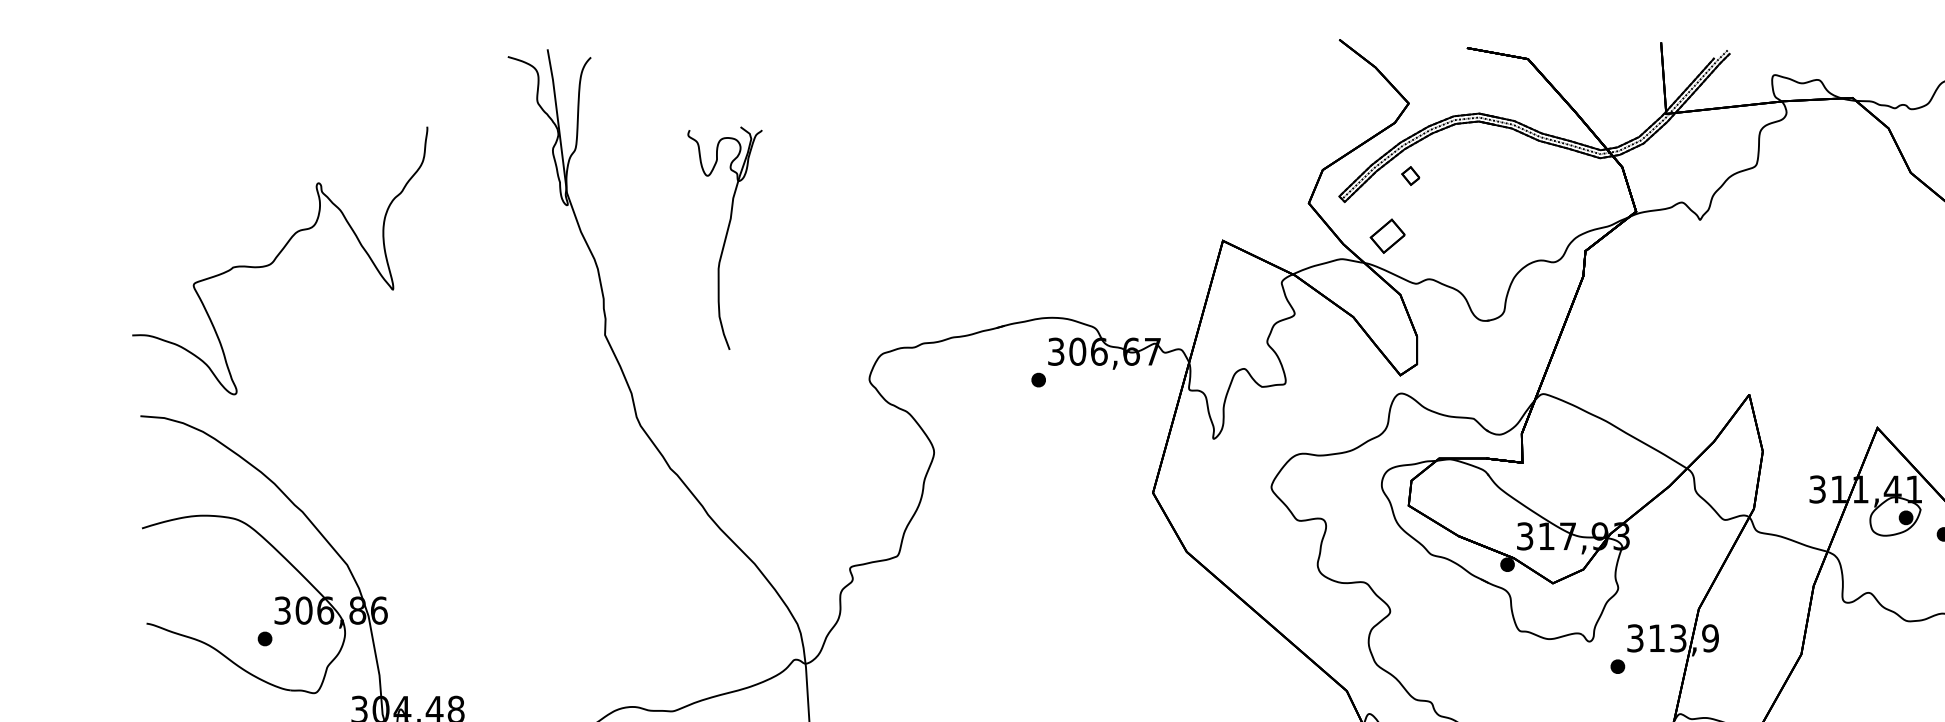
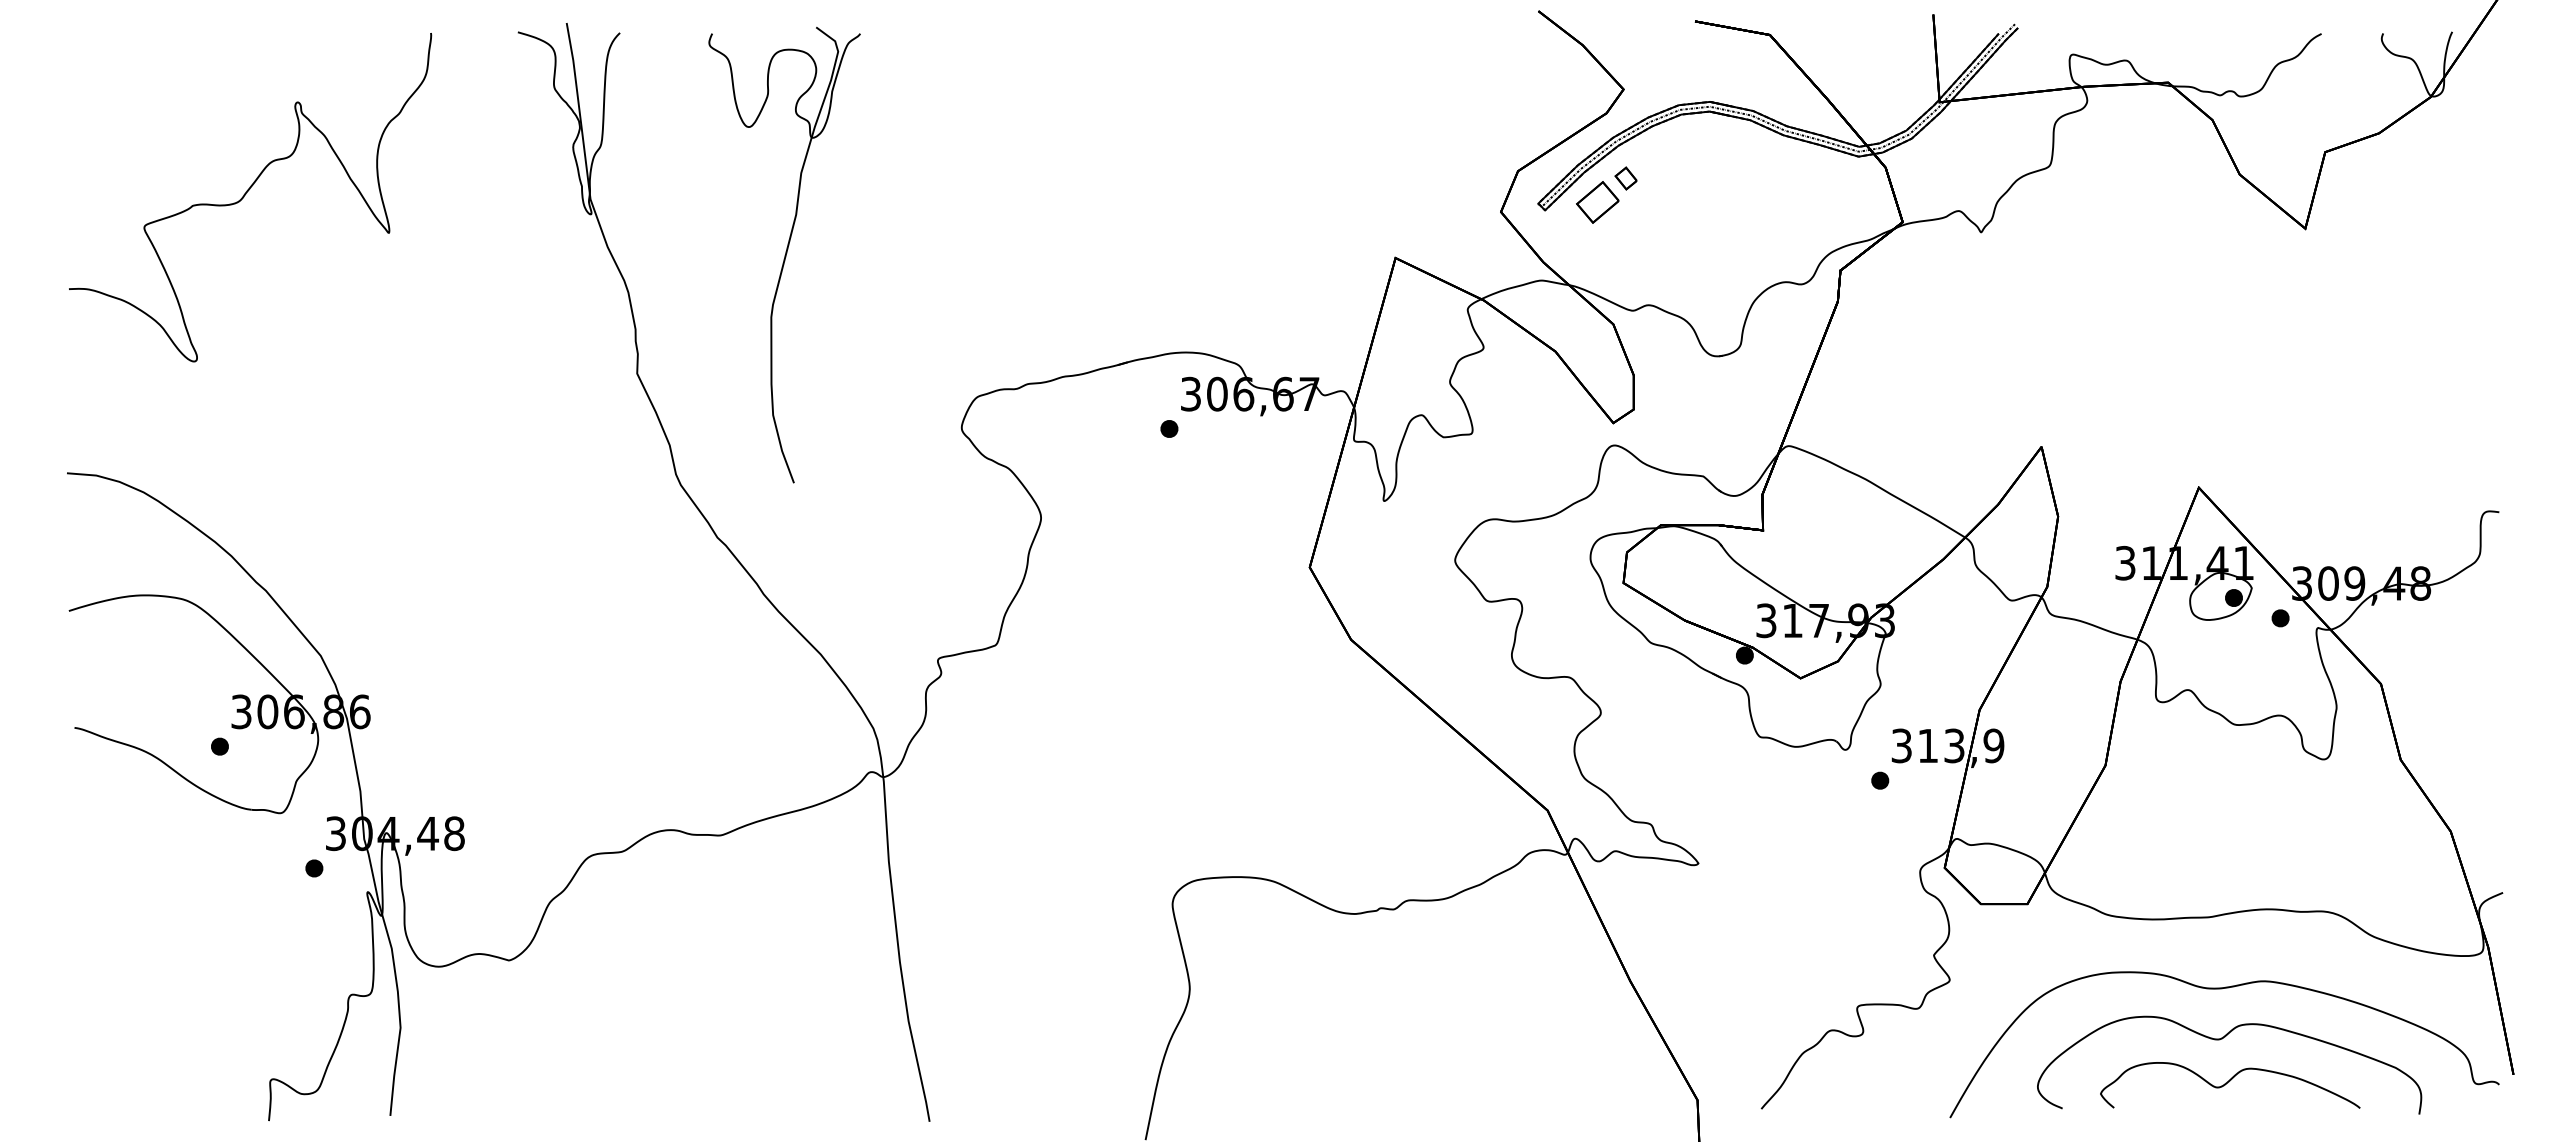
part: (1387, 236) -> (1597, 202), moved
part: (725, 237) -> (784, 254), size x1.67
curve: (276, 258) -> (246, 194), moved

